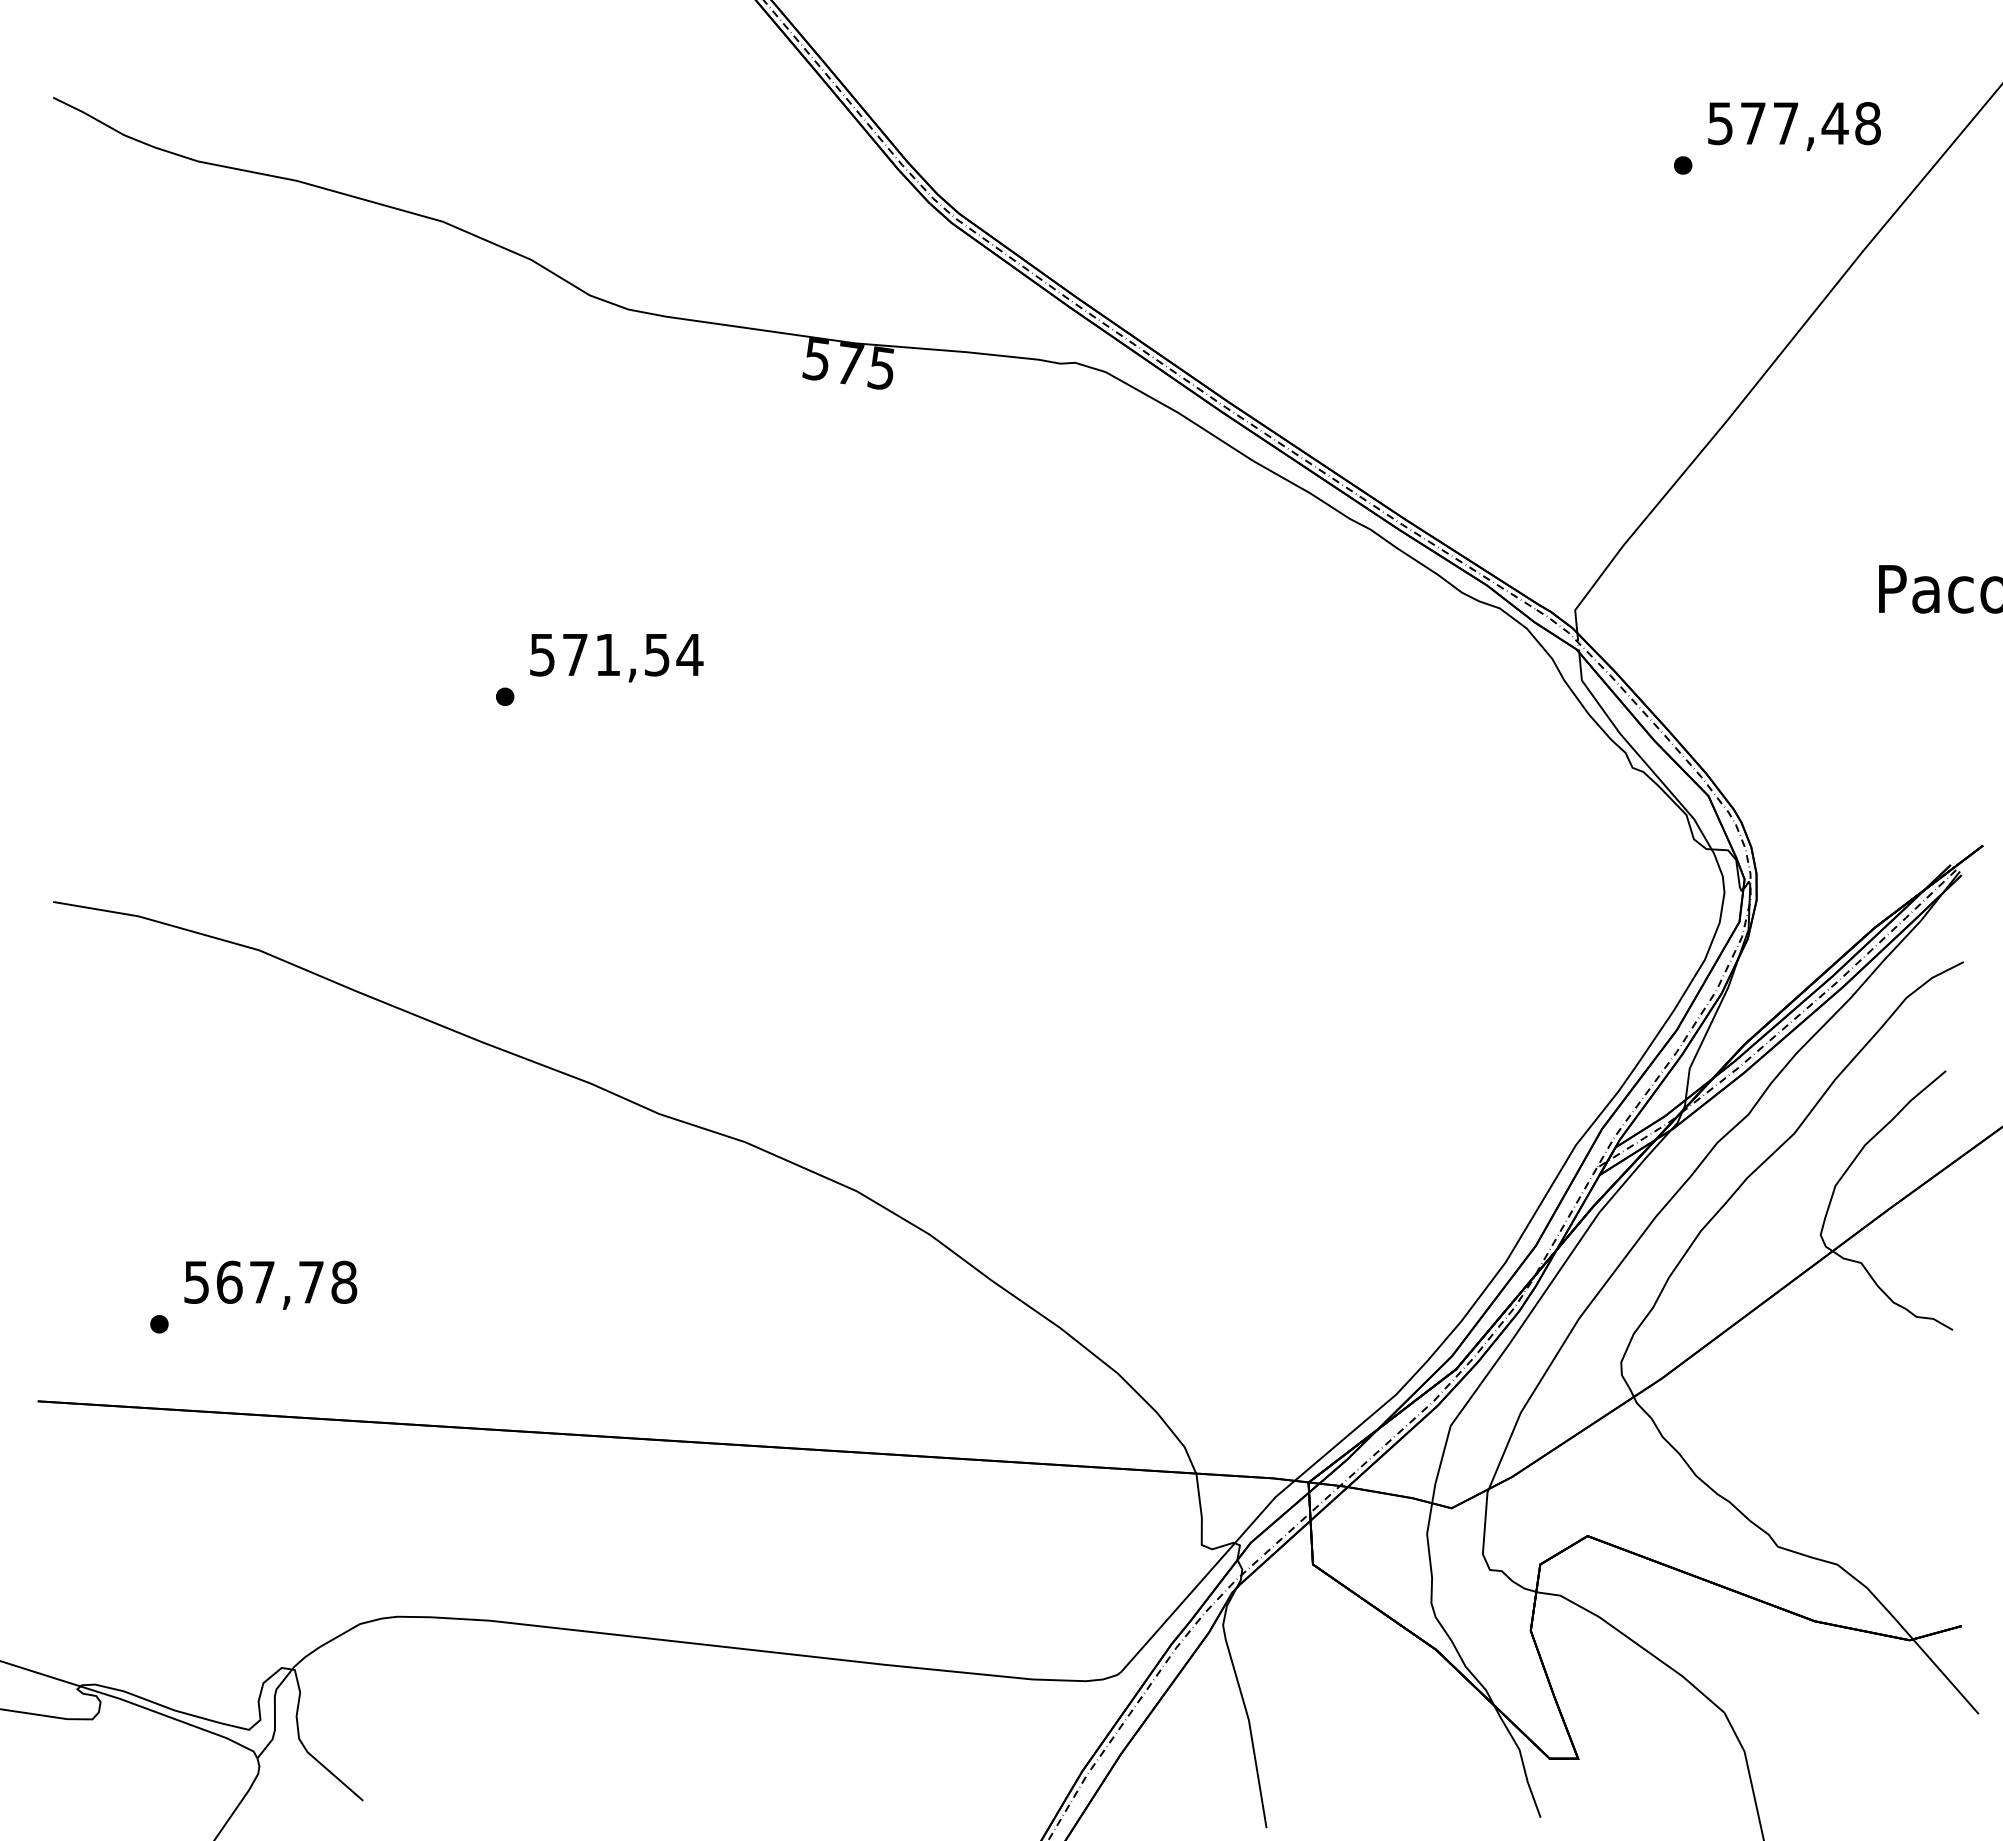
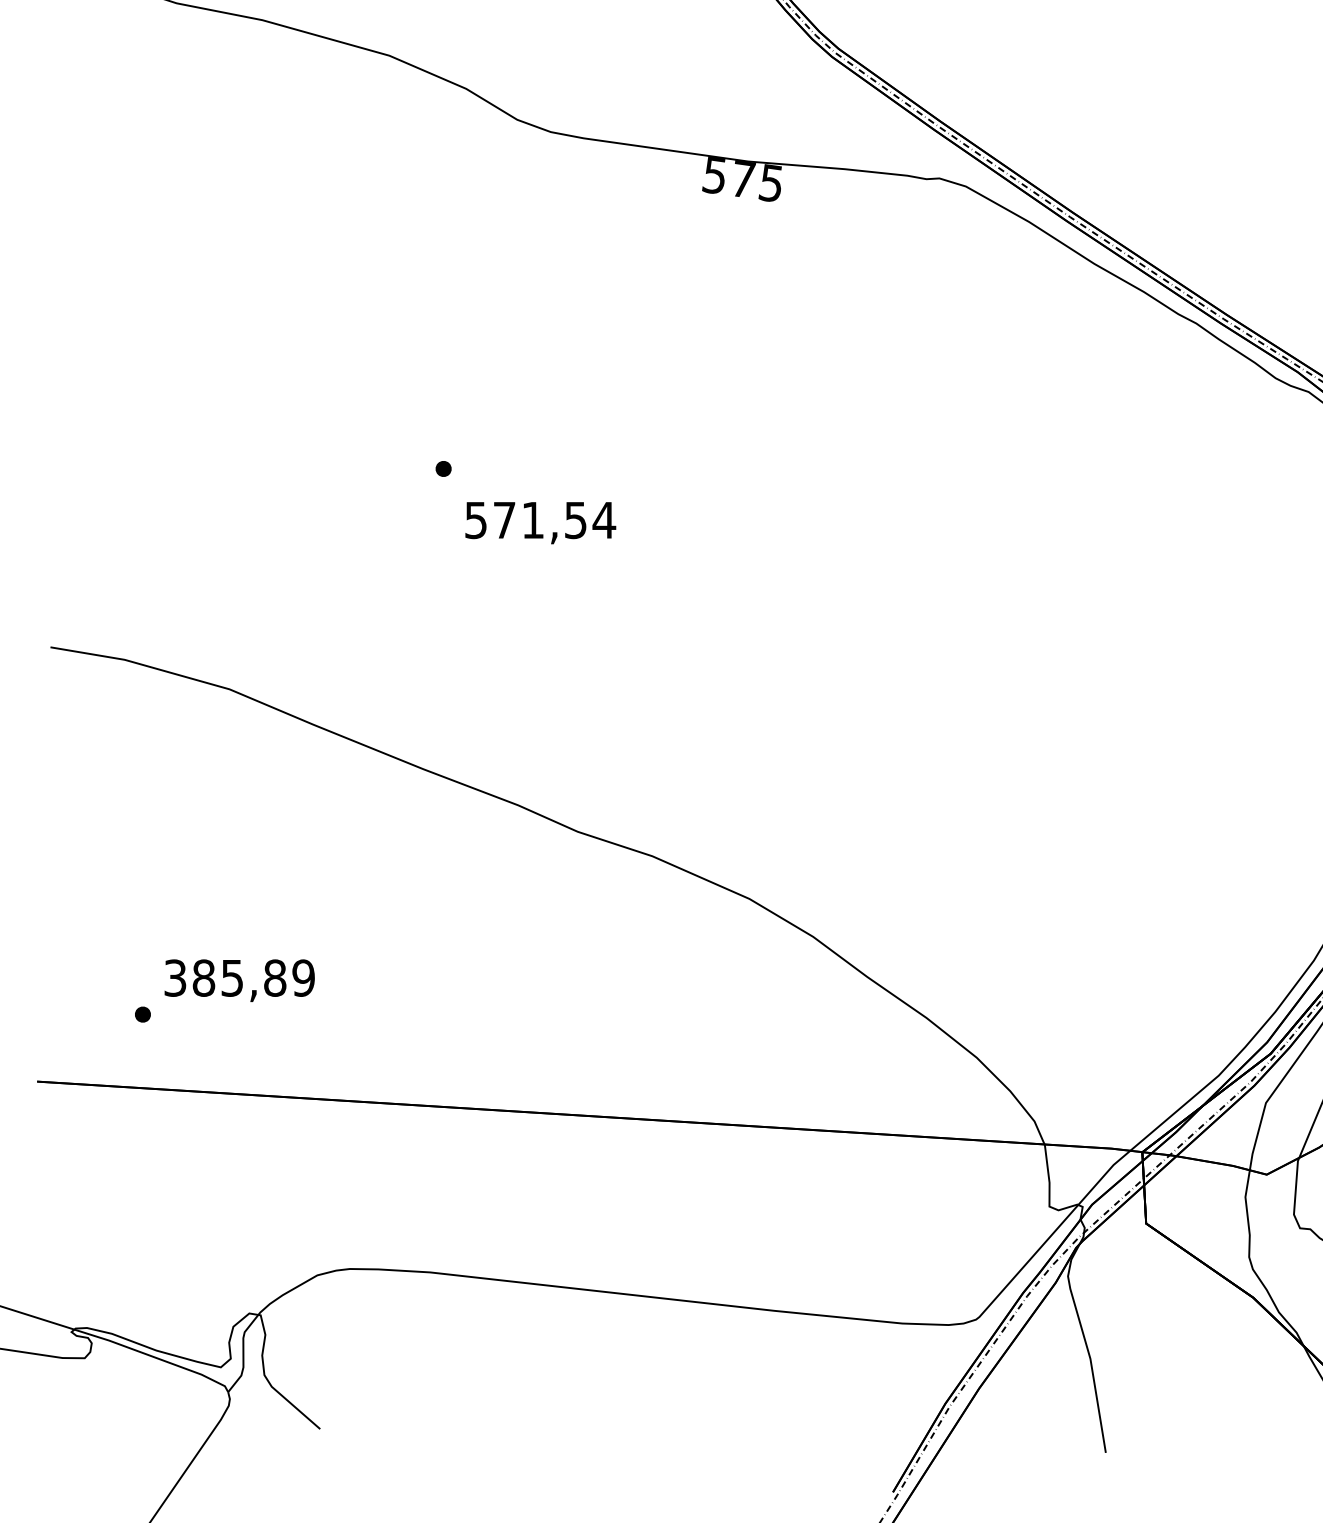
text: (616, 658) -> (540, 523), moved
text: (270, 1281) -> (239, 977), 567,78 -> 385,89

